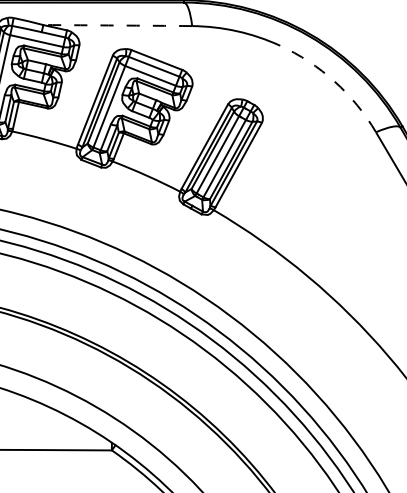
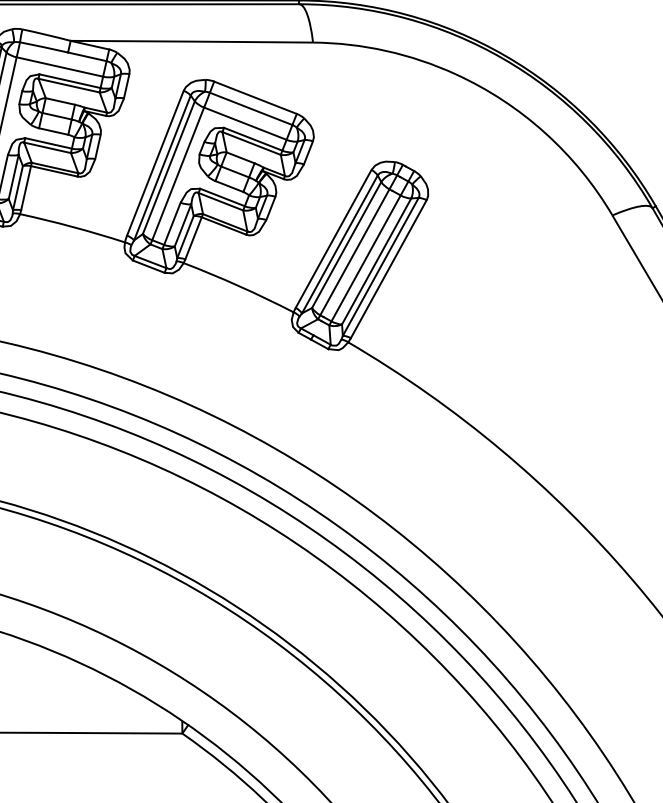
arc: (117, 25) -> (191, 41), dashed -> solid
arc: (334, 81) -> (544, 132), dashed -> solid

